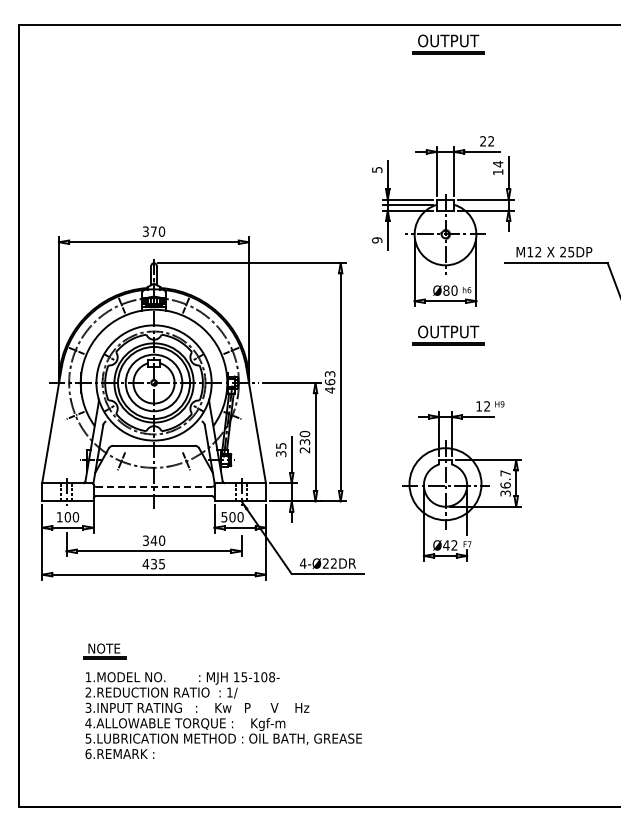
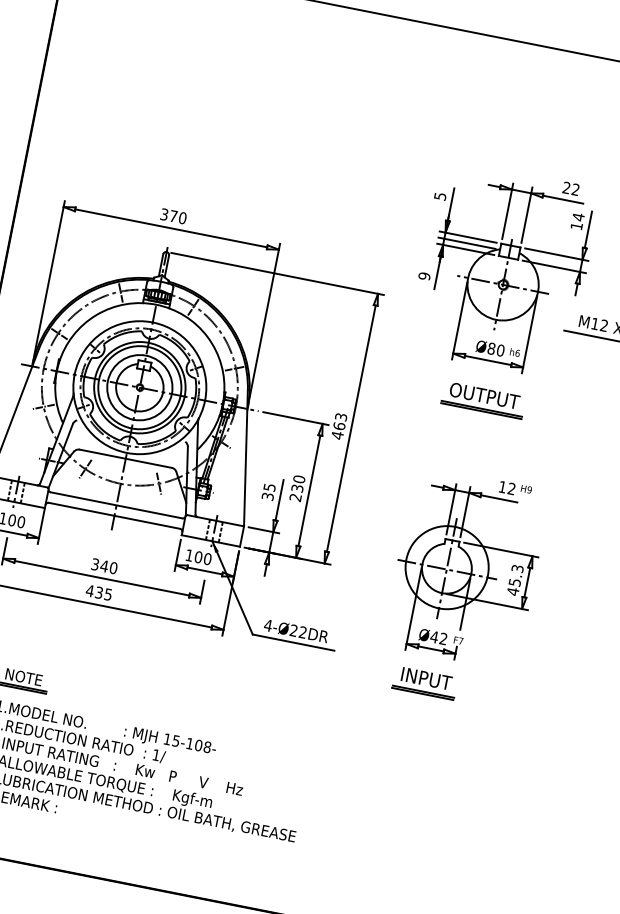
part: (448, 44) -> (549, 70), removed
text: (505, 483) -> (515, 580), 36.7 -> 45.3
line: (154, 486) -> (117, 505), dashed -> solid
text: (224, 517) -> (189, 555), 500 -> 100
part: (445, 586) -> (424, 683), added

